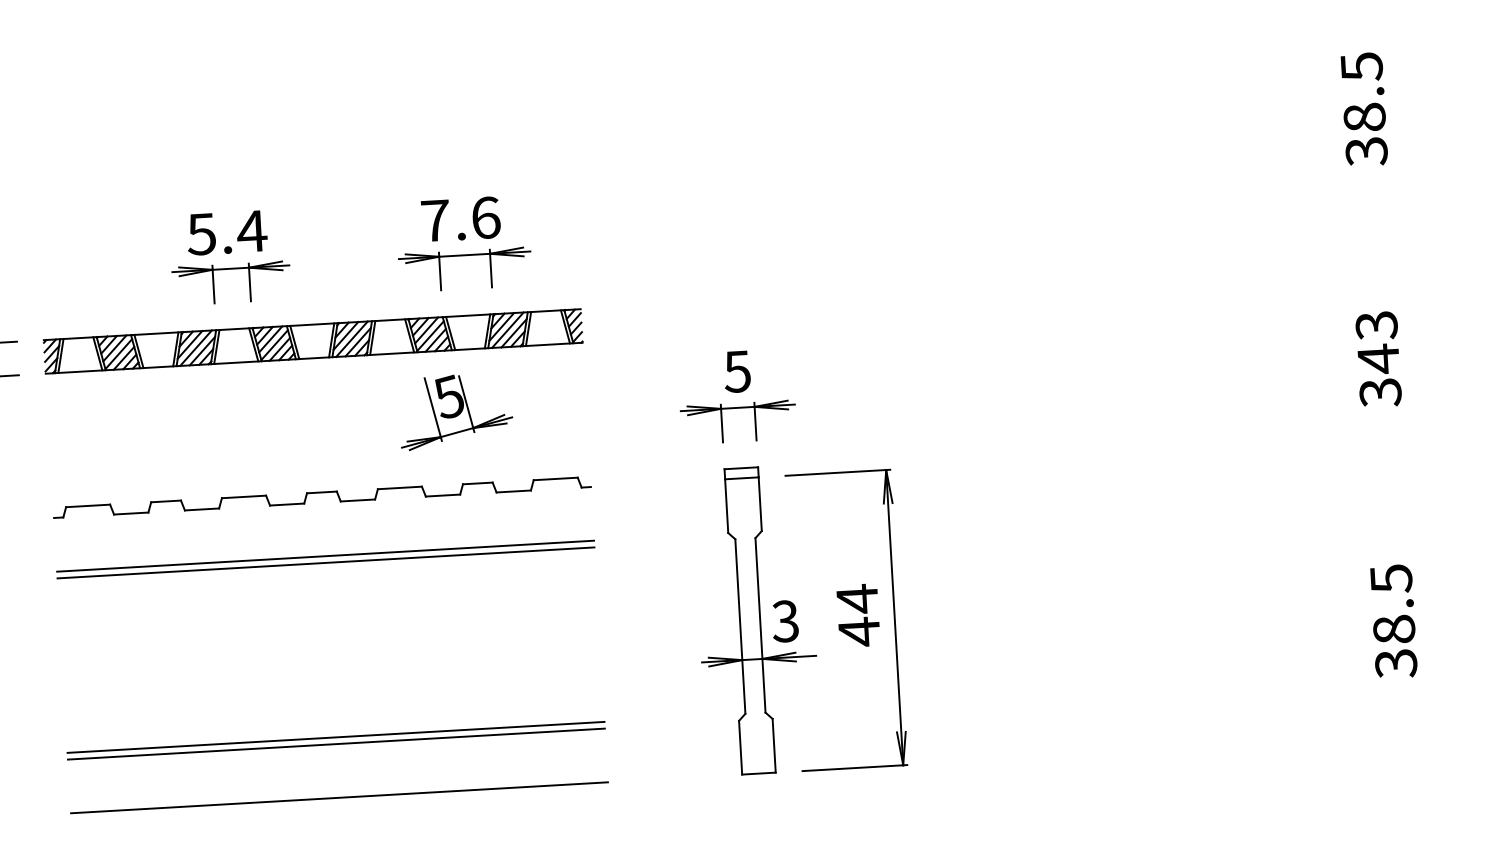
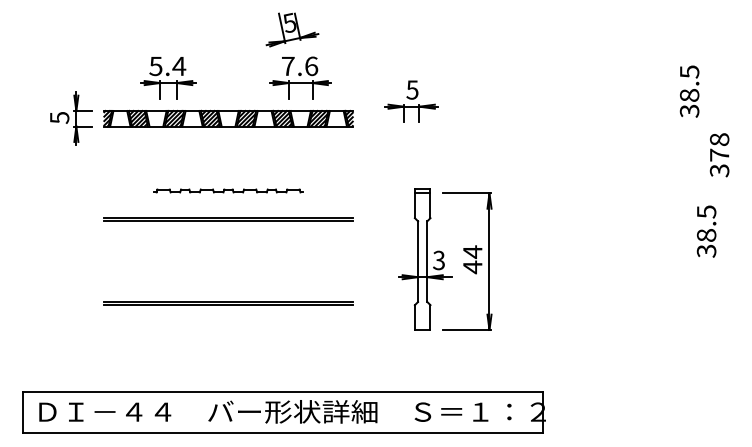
text: (1363, 109) -> (689, 91), moved
part: (230, 258) -> (168, 78), moved
text: (1377, 342) -> (719, 147), 343 -> 378
part: (736, 396) -> (411, 101), moved
part: (455, 410) -> (292, 29), moved
part: (322, 496) -> (228, 190), size x0.6
text: (1393, 621) -> (706, 231), moved
line: (339, 798) -> (228, 330), removed

